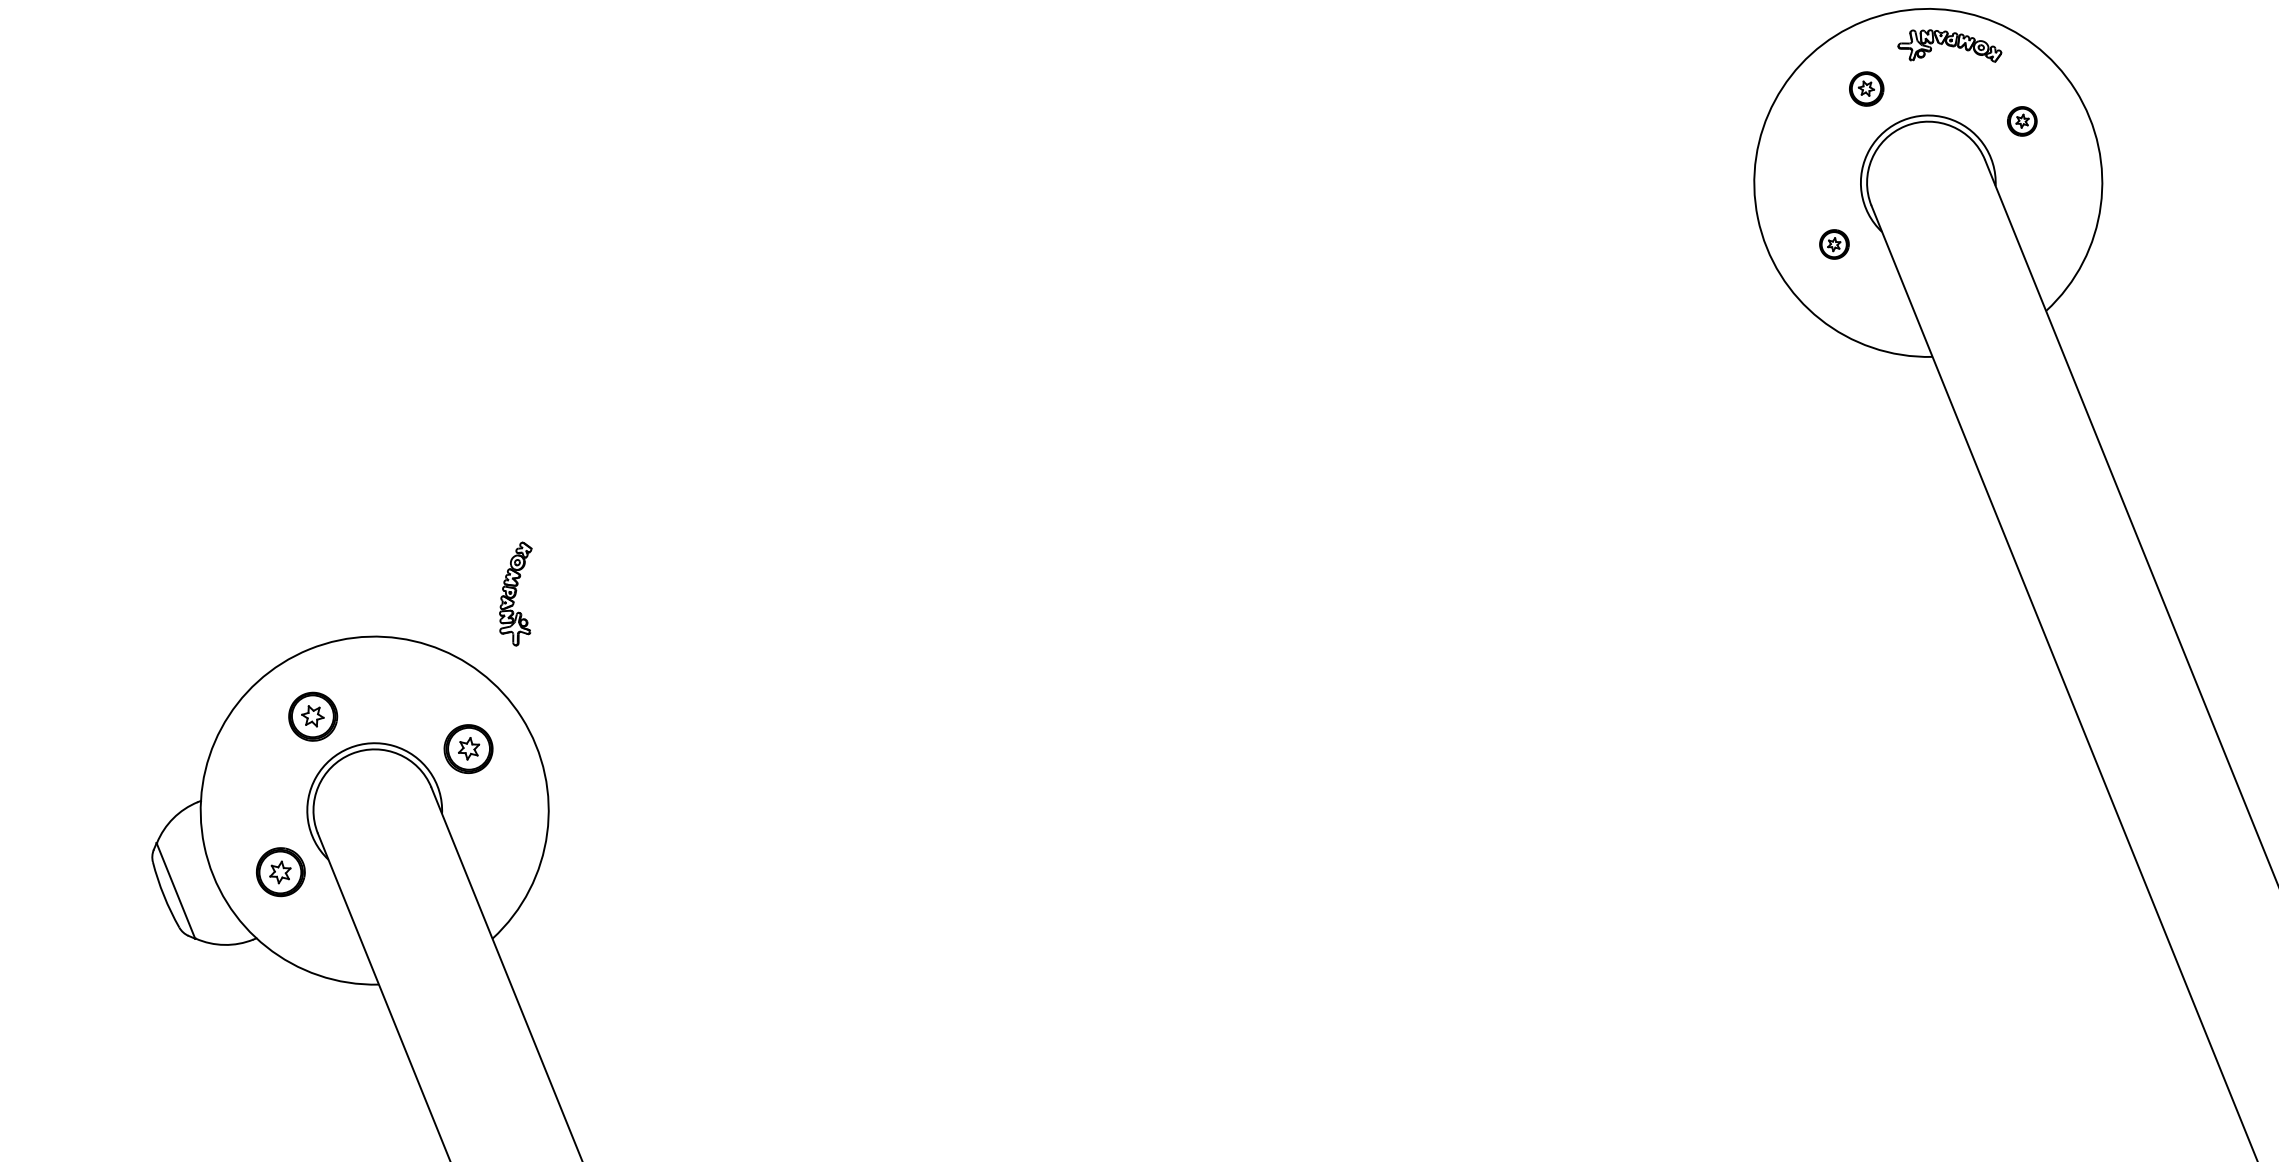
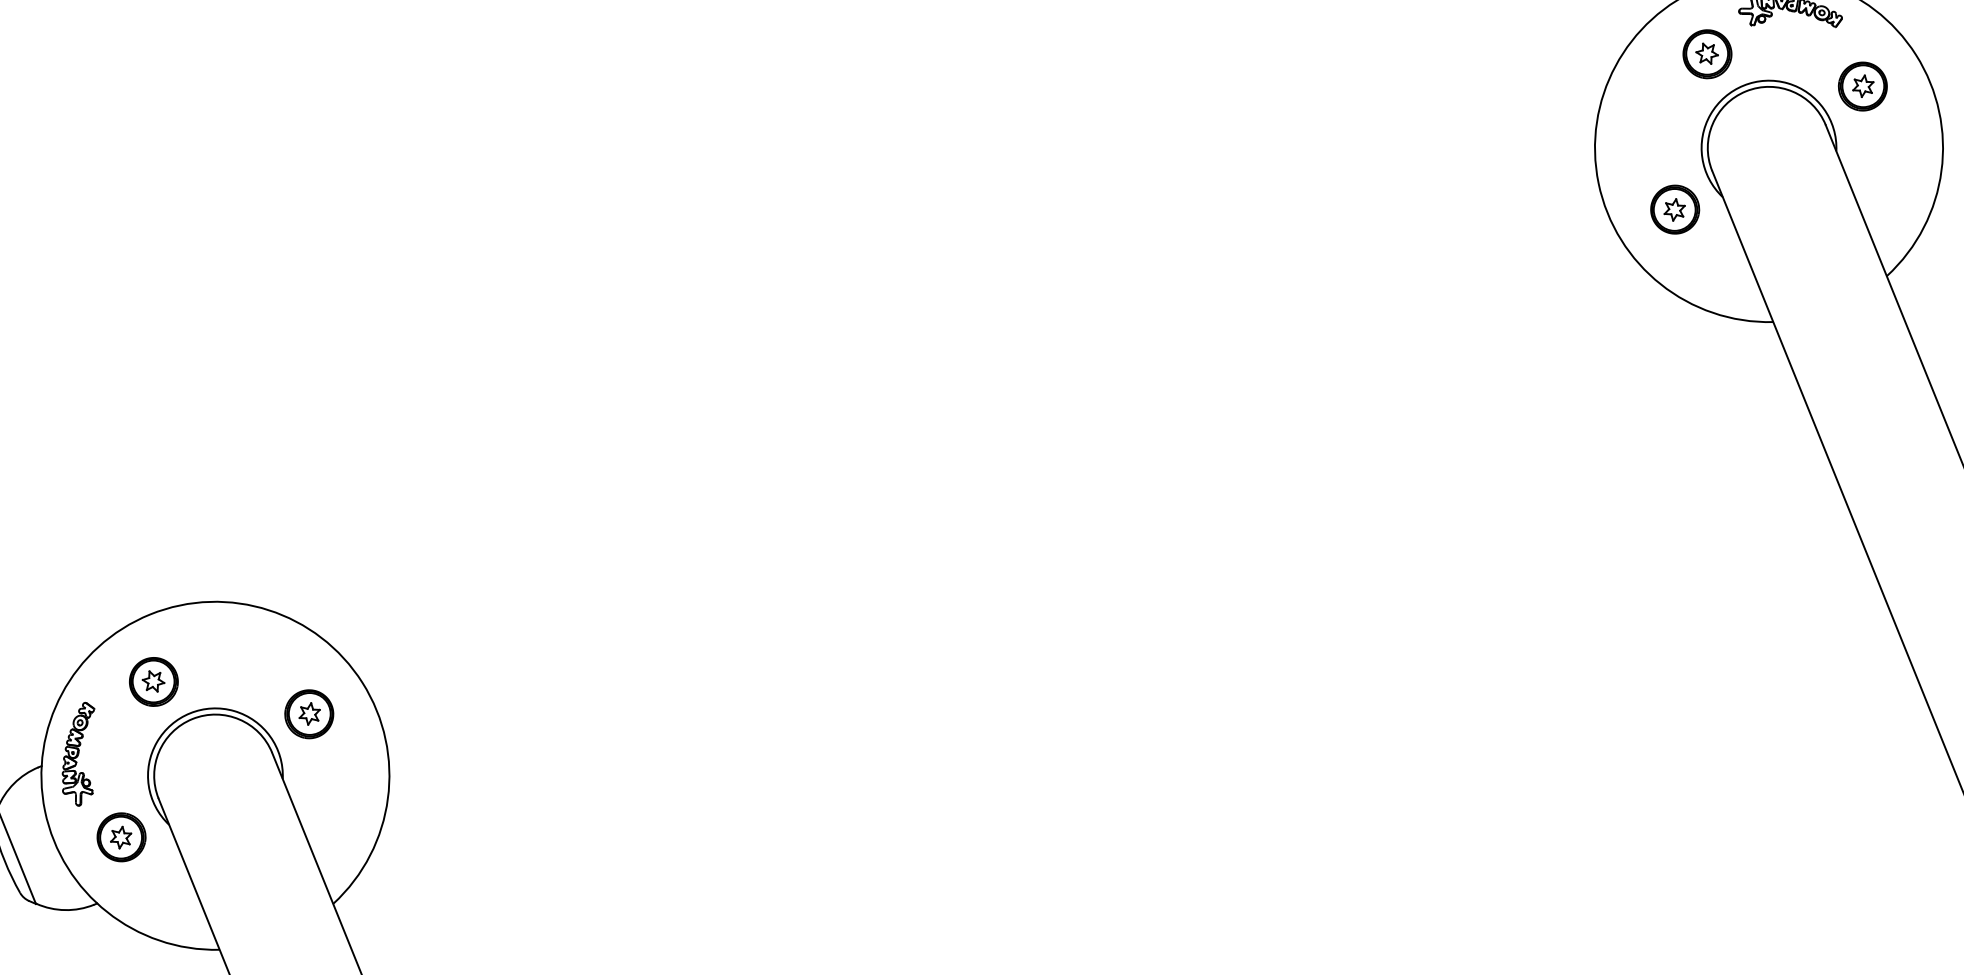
part: (1866, 88) -> (1707, 53), size x1.43
part: (2022, 121) -> (1863, 86), size x1.67
part: (1834, 244) -> (1675, 209), size x1.67
part: (515, 593) -> (78, 753), moved

